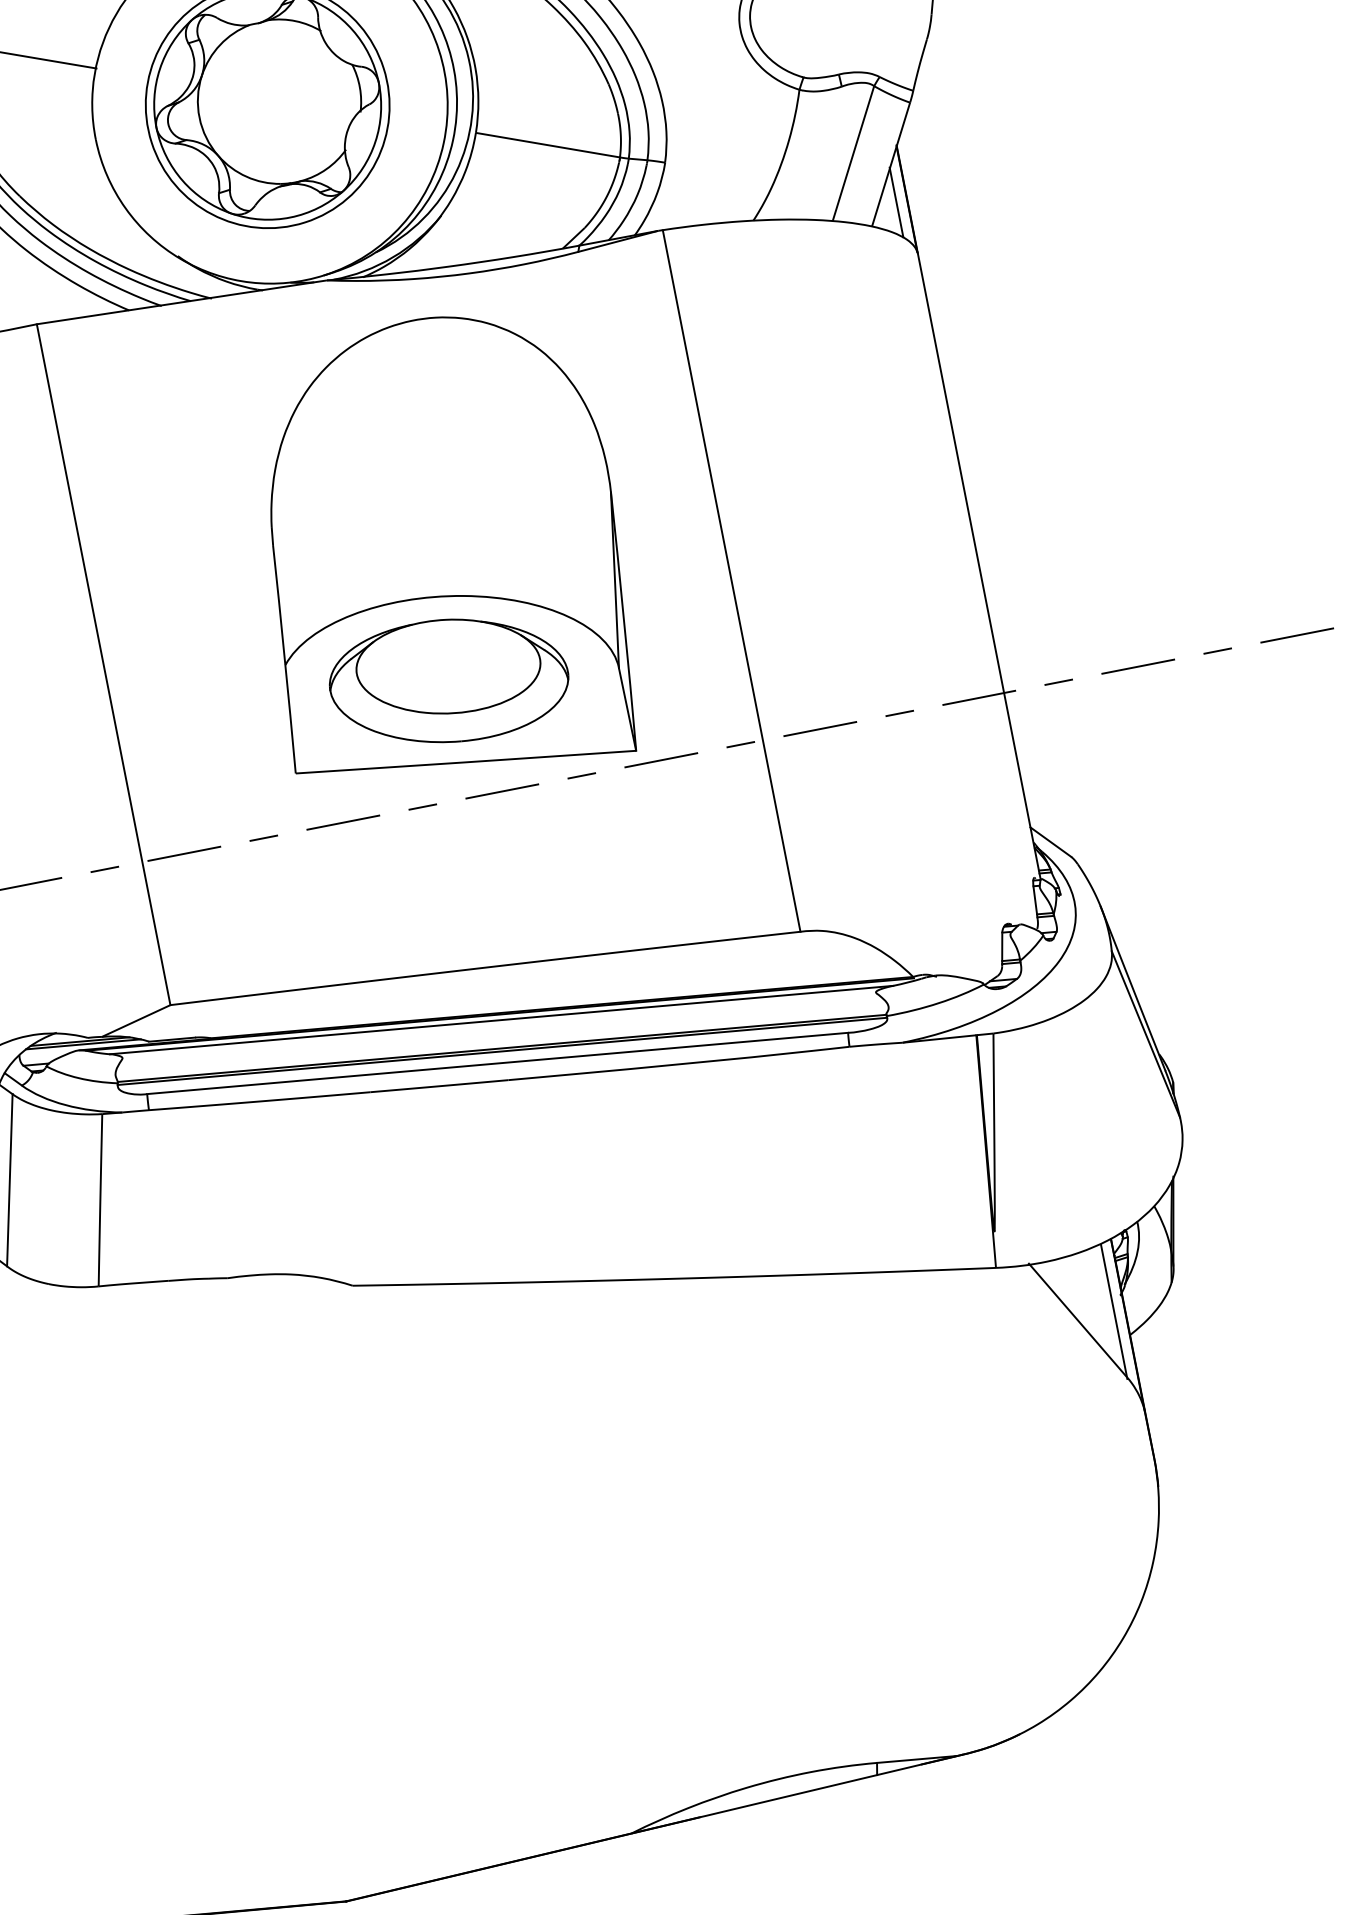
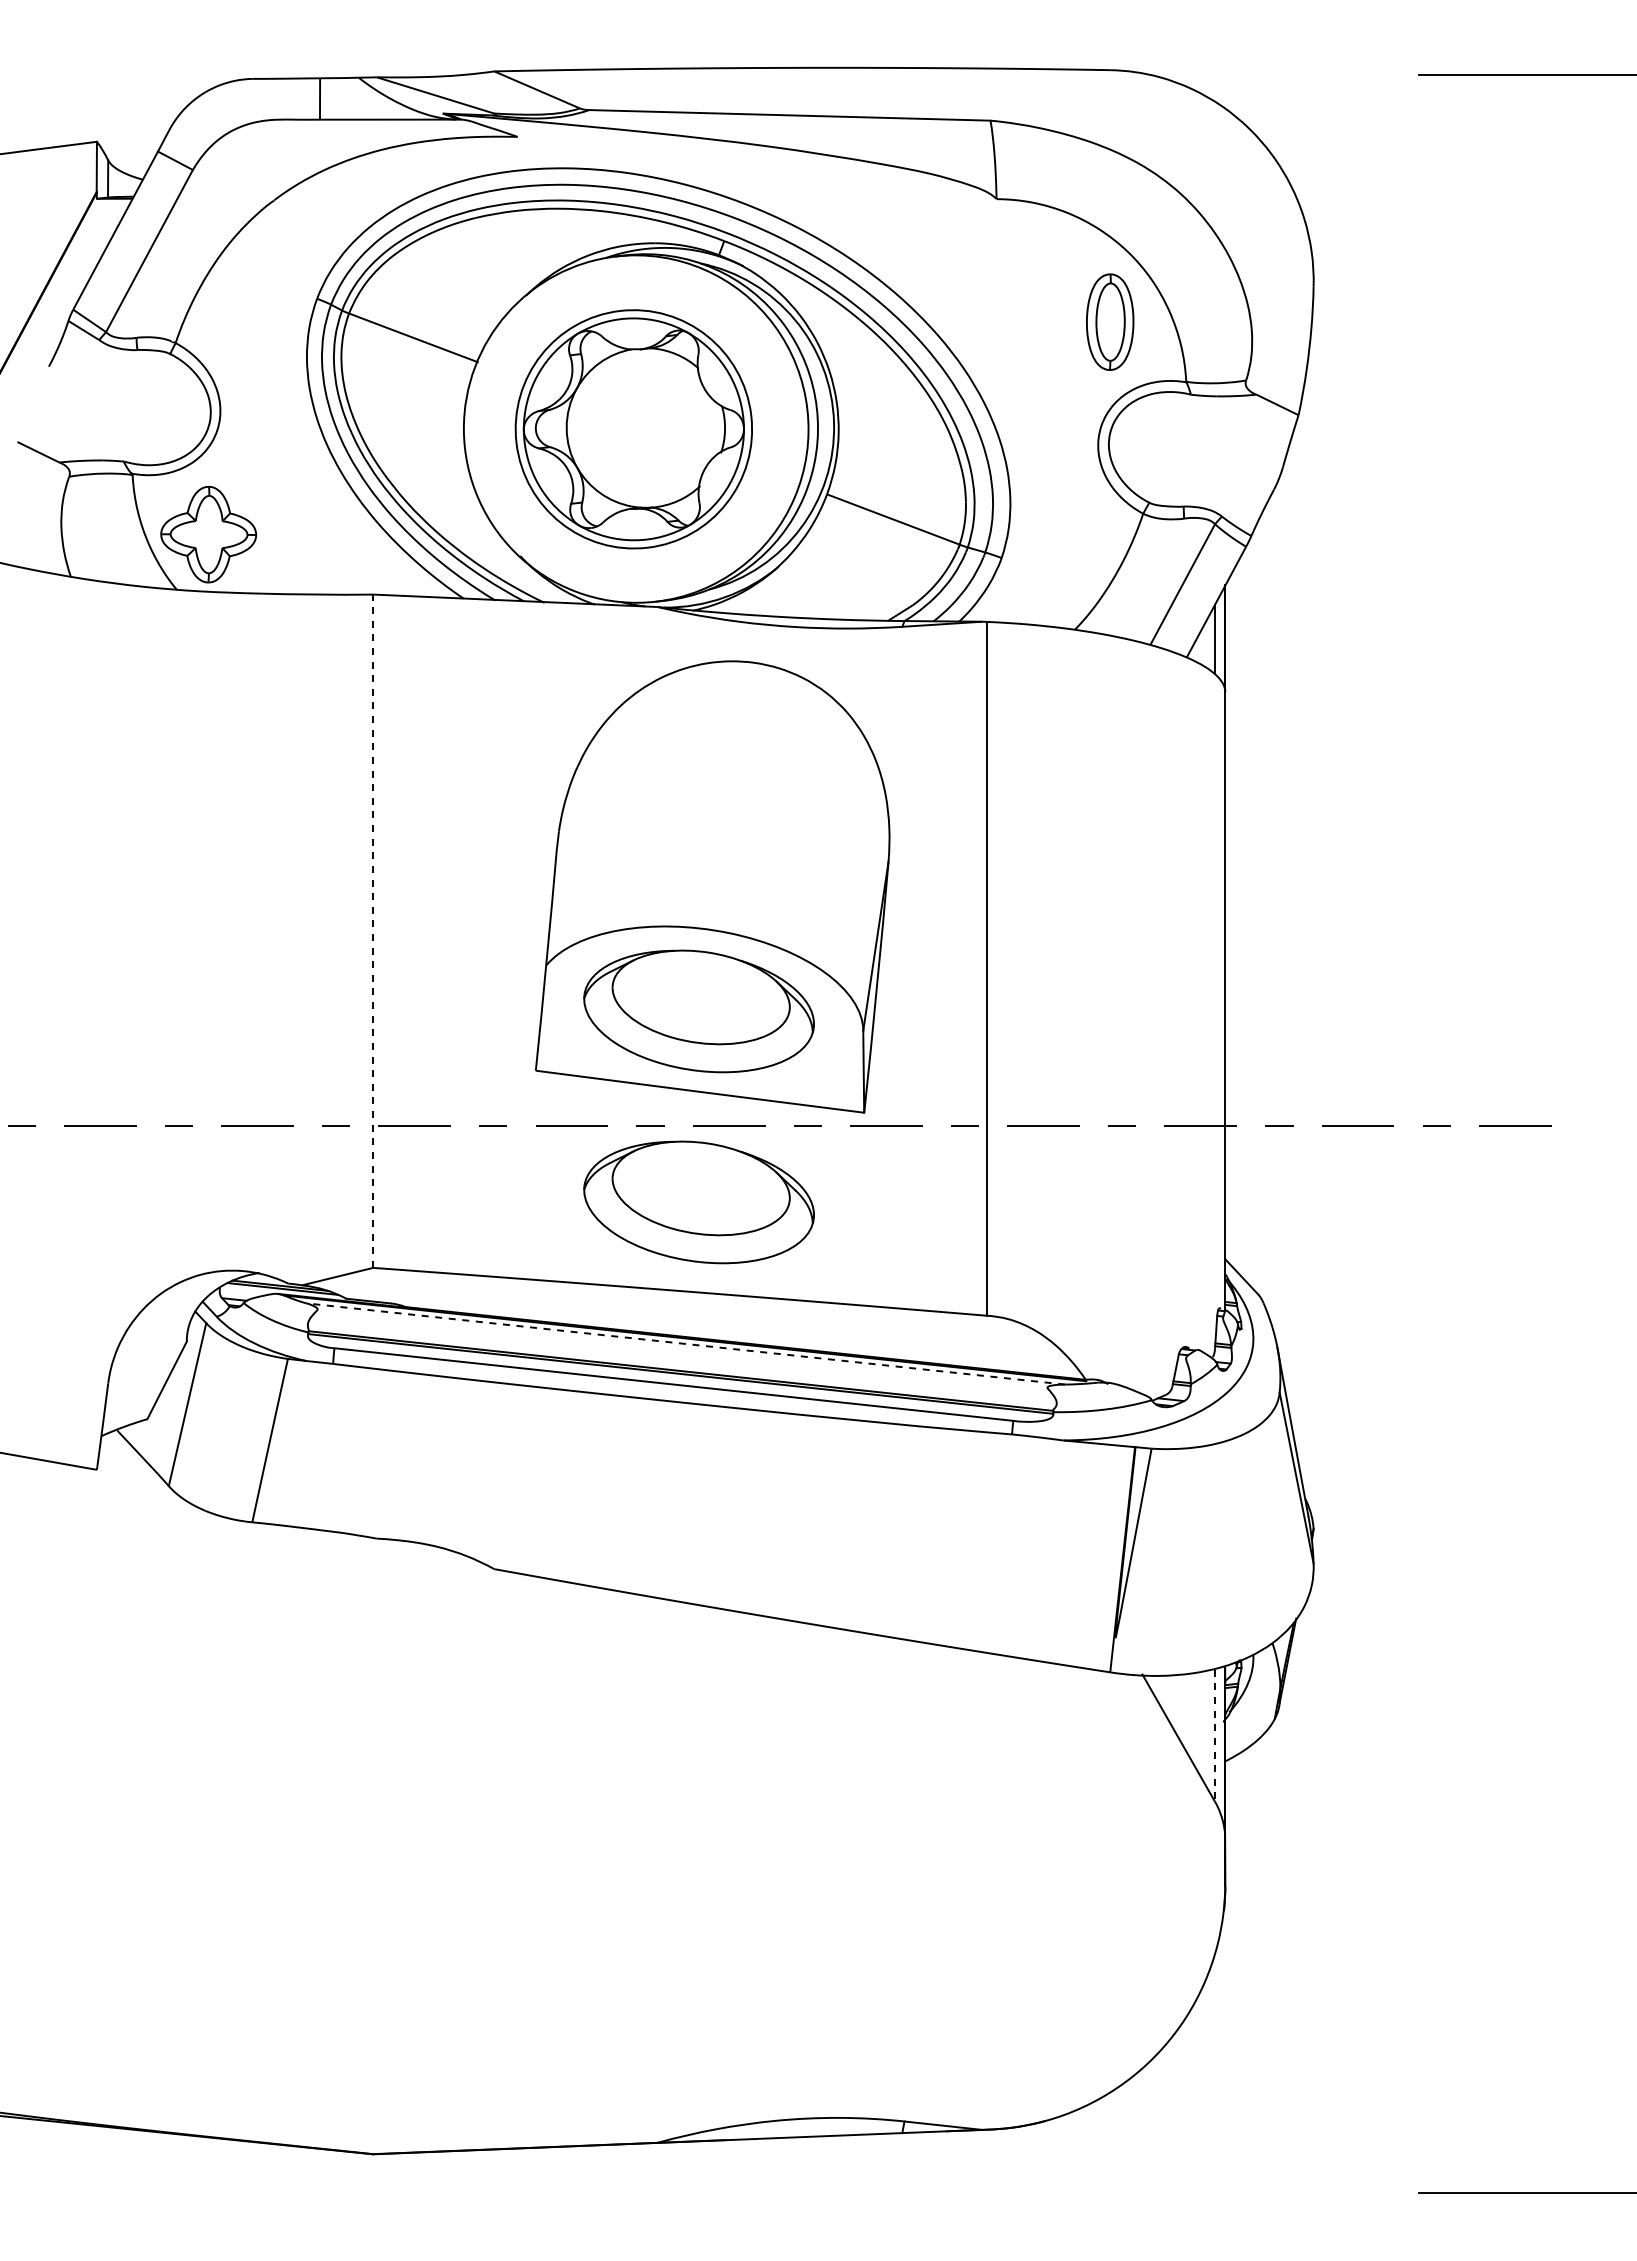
line: (103, 664) -> (373, 931), solid -> dashed
part: (486, 874) -> (698, 1202), added
line: (501, 1019) -> (685, 1343), solid -> dashed
line: (1114, 1312) -> (1214, 1736), solid -> dashed

